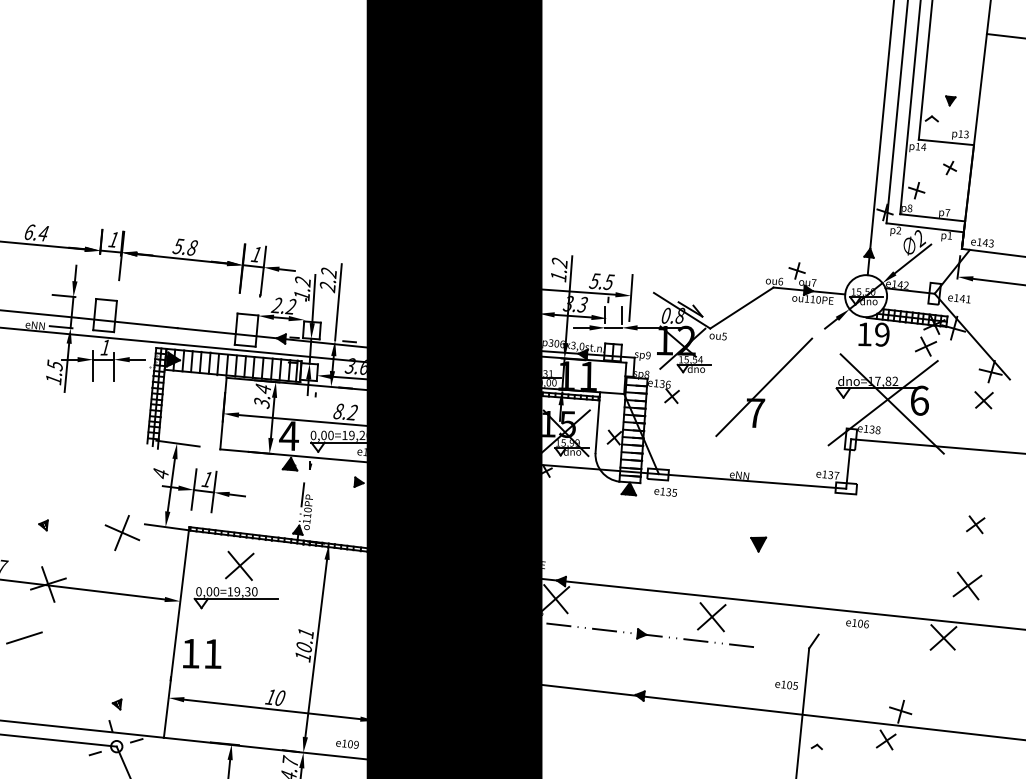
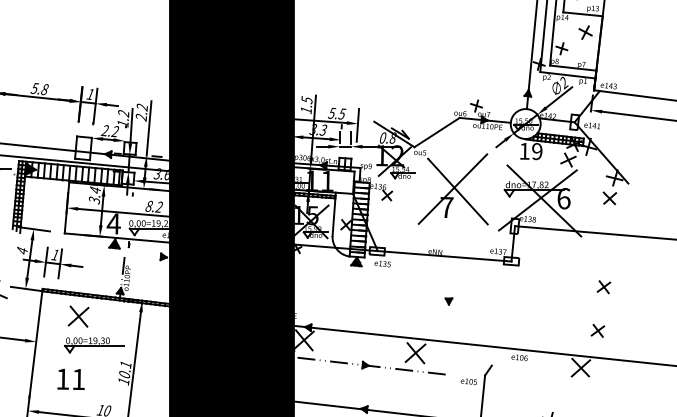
part: (949, 167) -> (585, 32), size x1.43
text: (559, 262) -> (306, 100), 1.2 -> 1.5
line: (770, 390) -> (457, 191), added
part: (758, 544) -> (448, 301), size x0.62
part: (966, 585) -> (597, 330), size x0.62
part: (235, 598) -> (94, 345), moved
text: (202, 653) -> (71, 379), moved
text: (786, 684) -> (468, 381), moved

